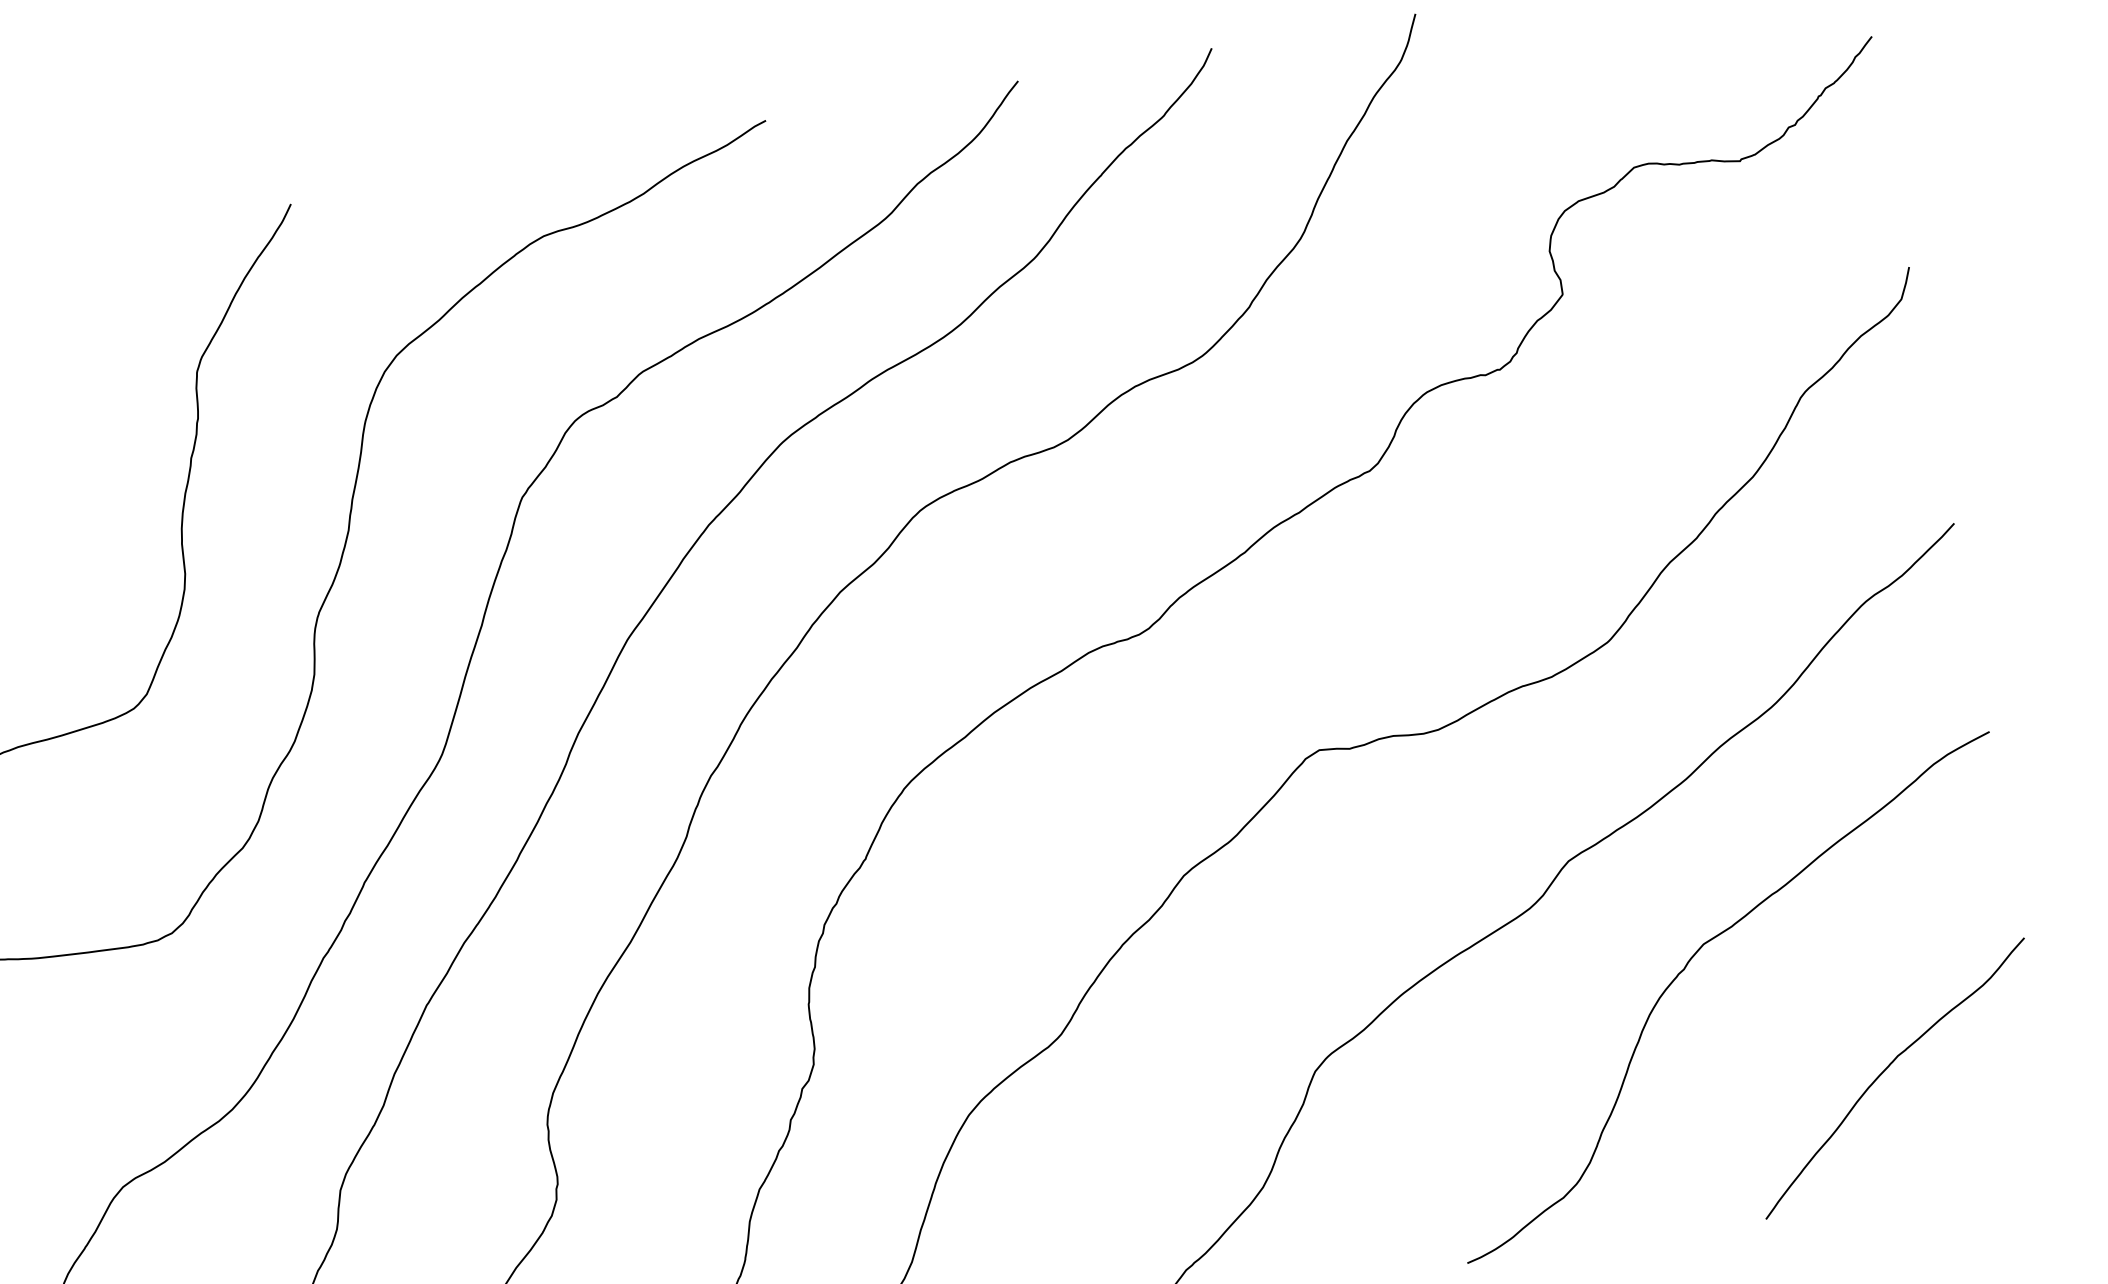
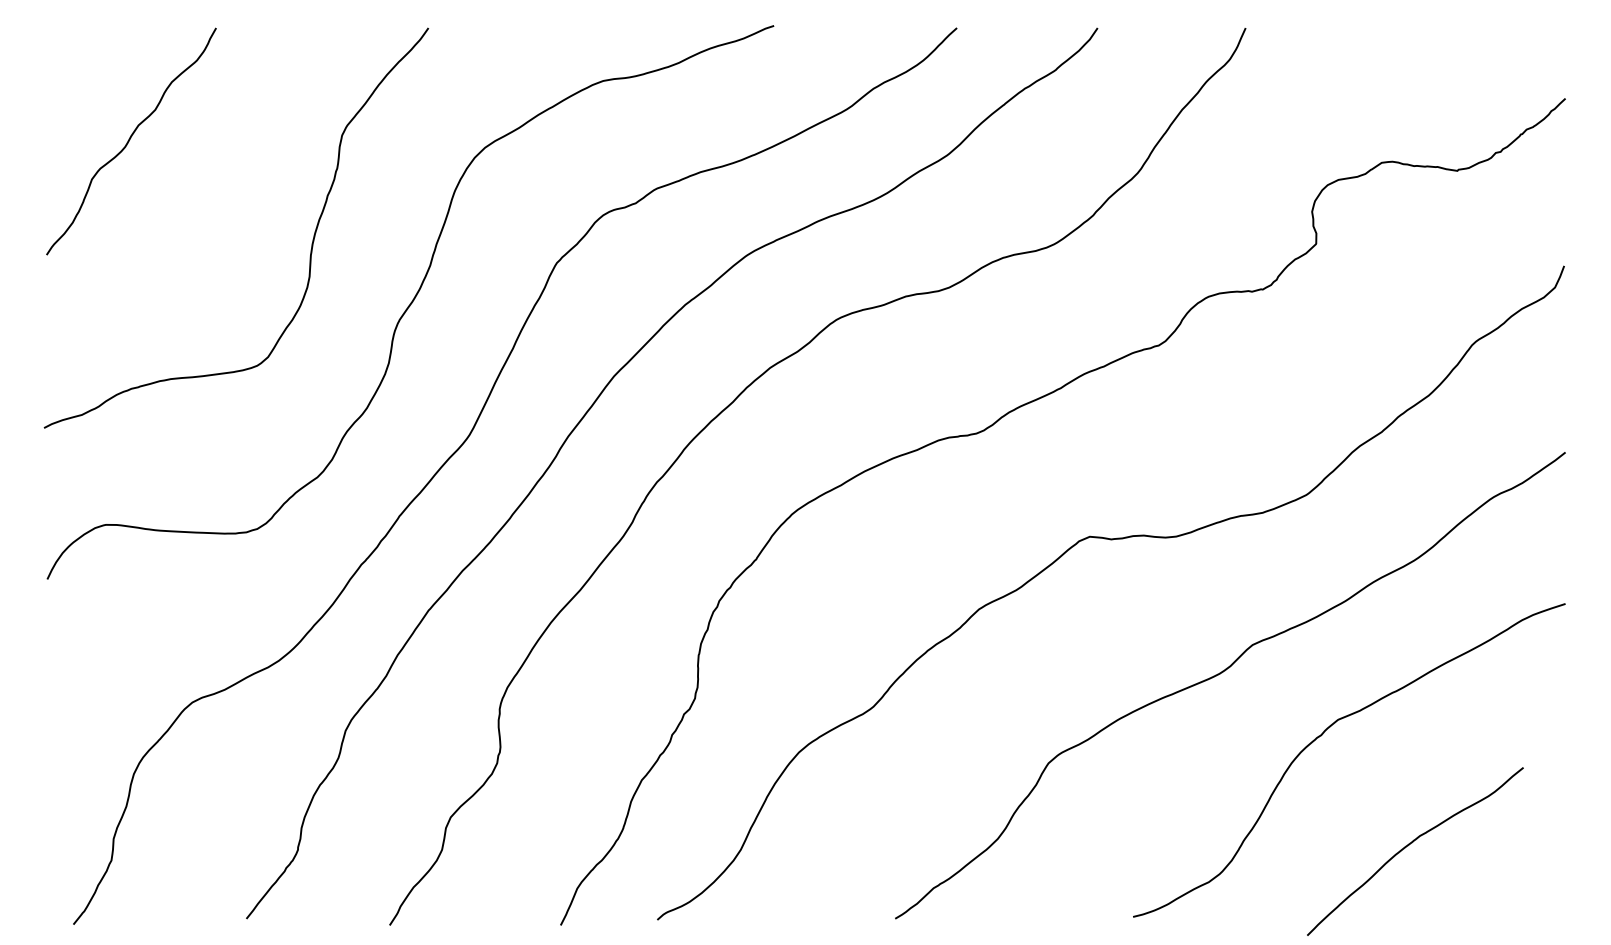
curve: (1885, 1071) -> (1409, 845), moved

